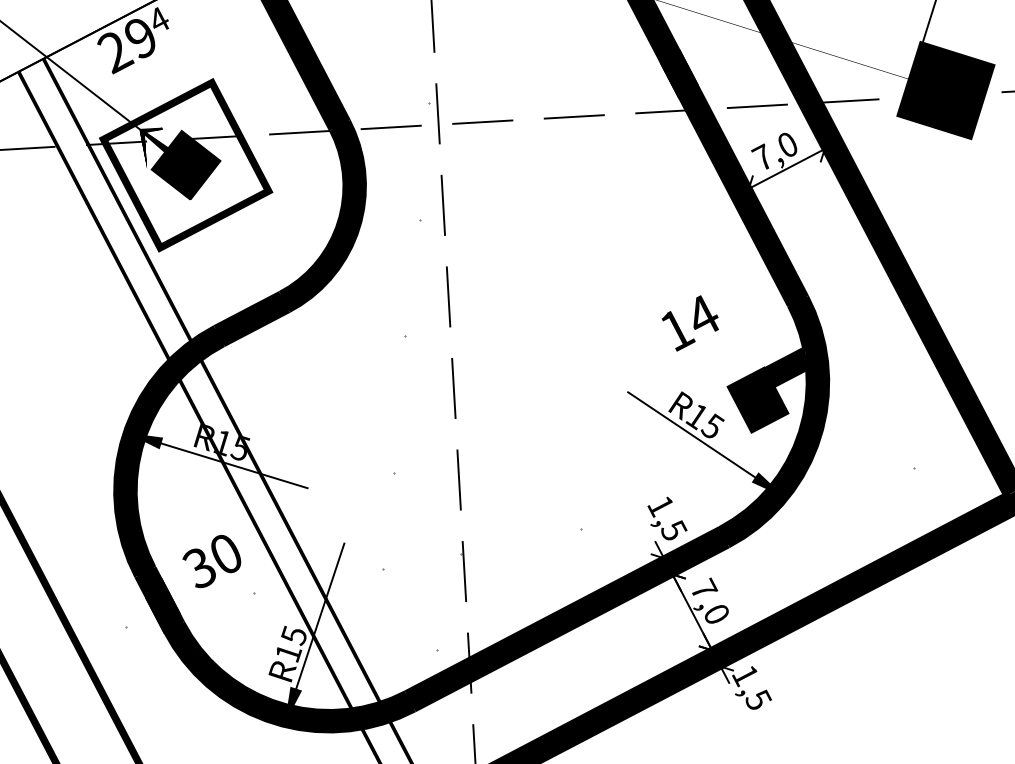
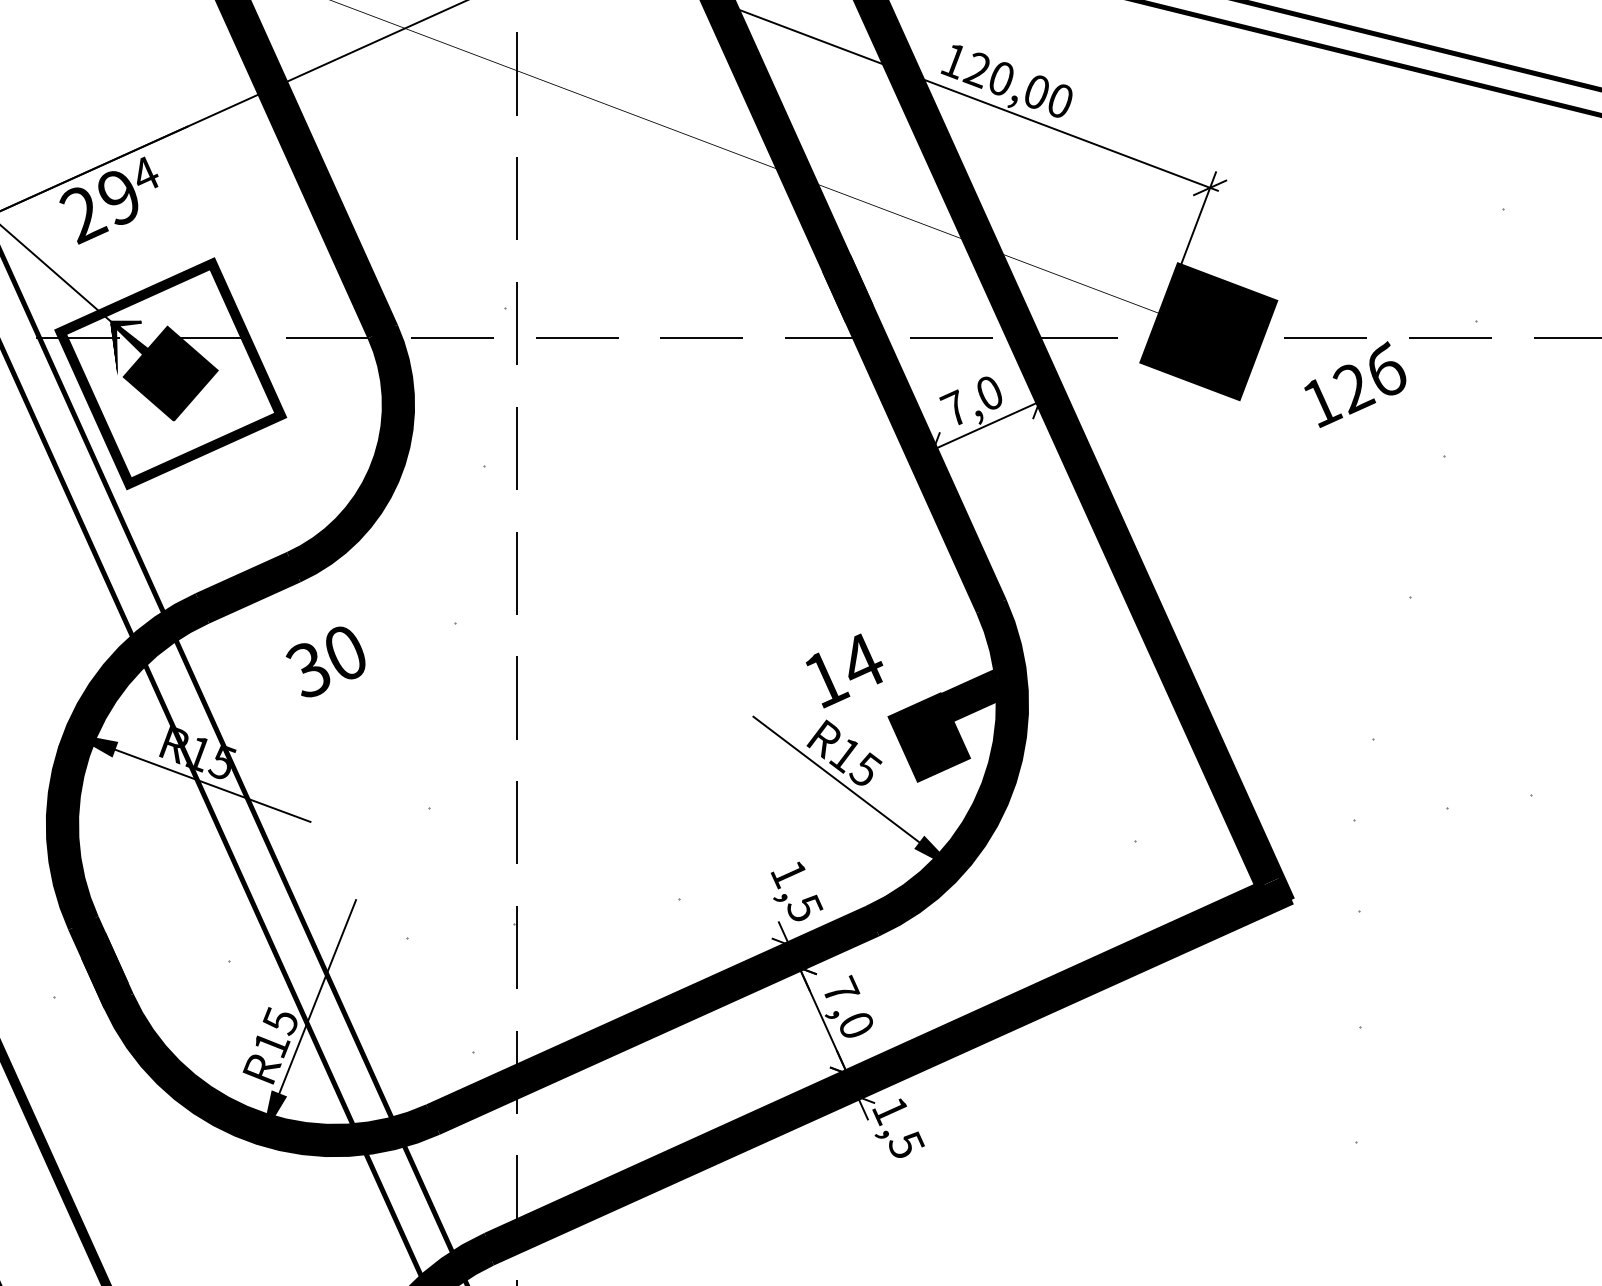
text: (690, 323) -> (844, 670), moved
text: (211, 561) -> (325, 661), moved

